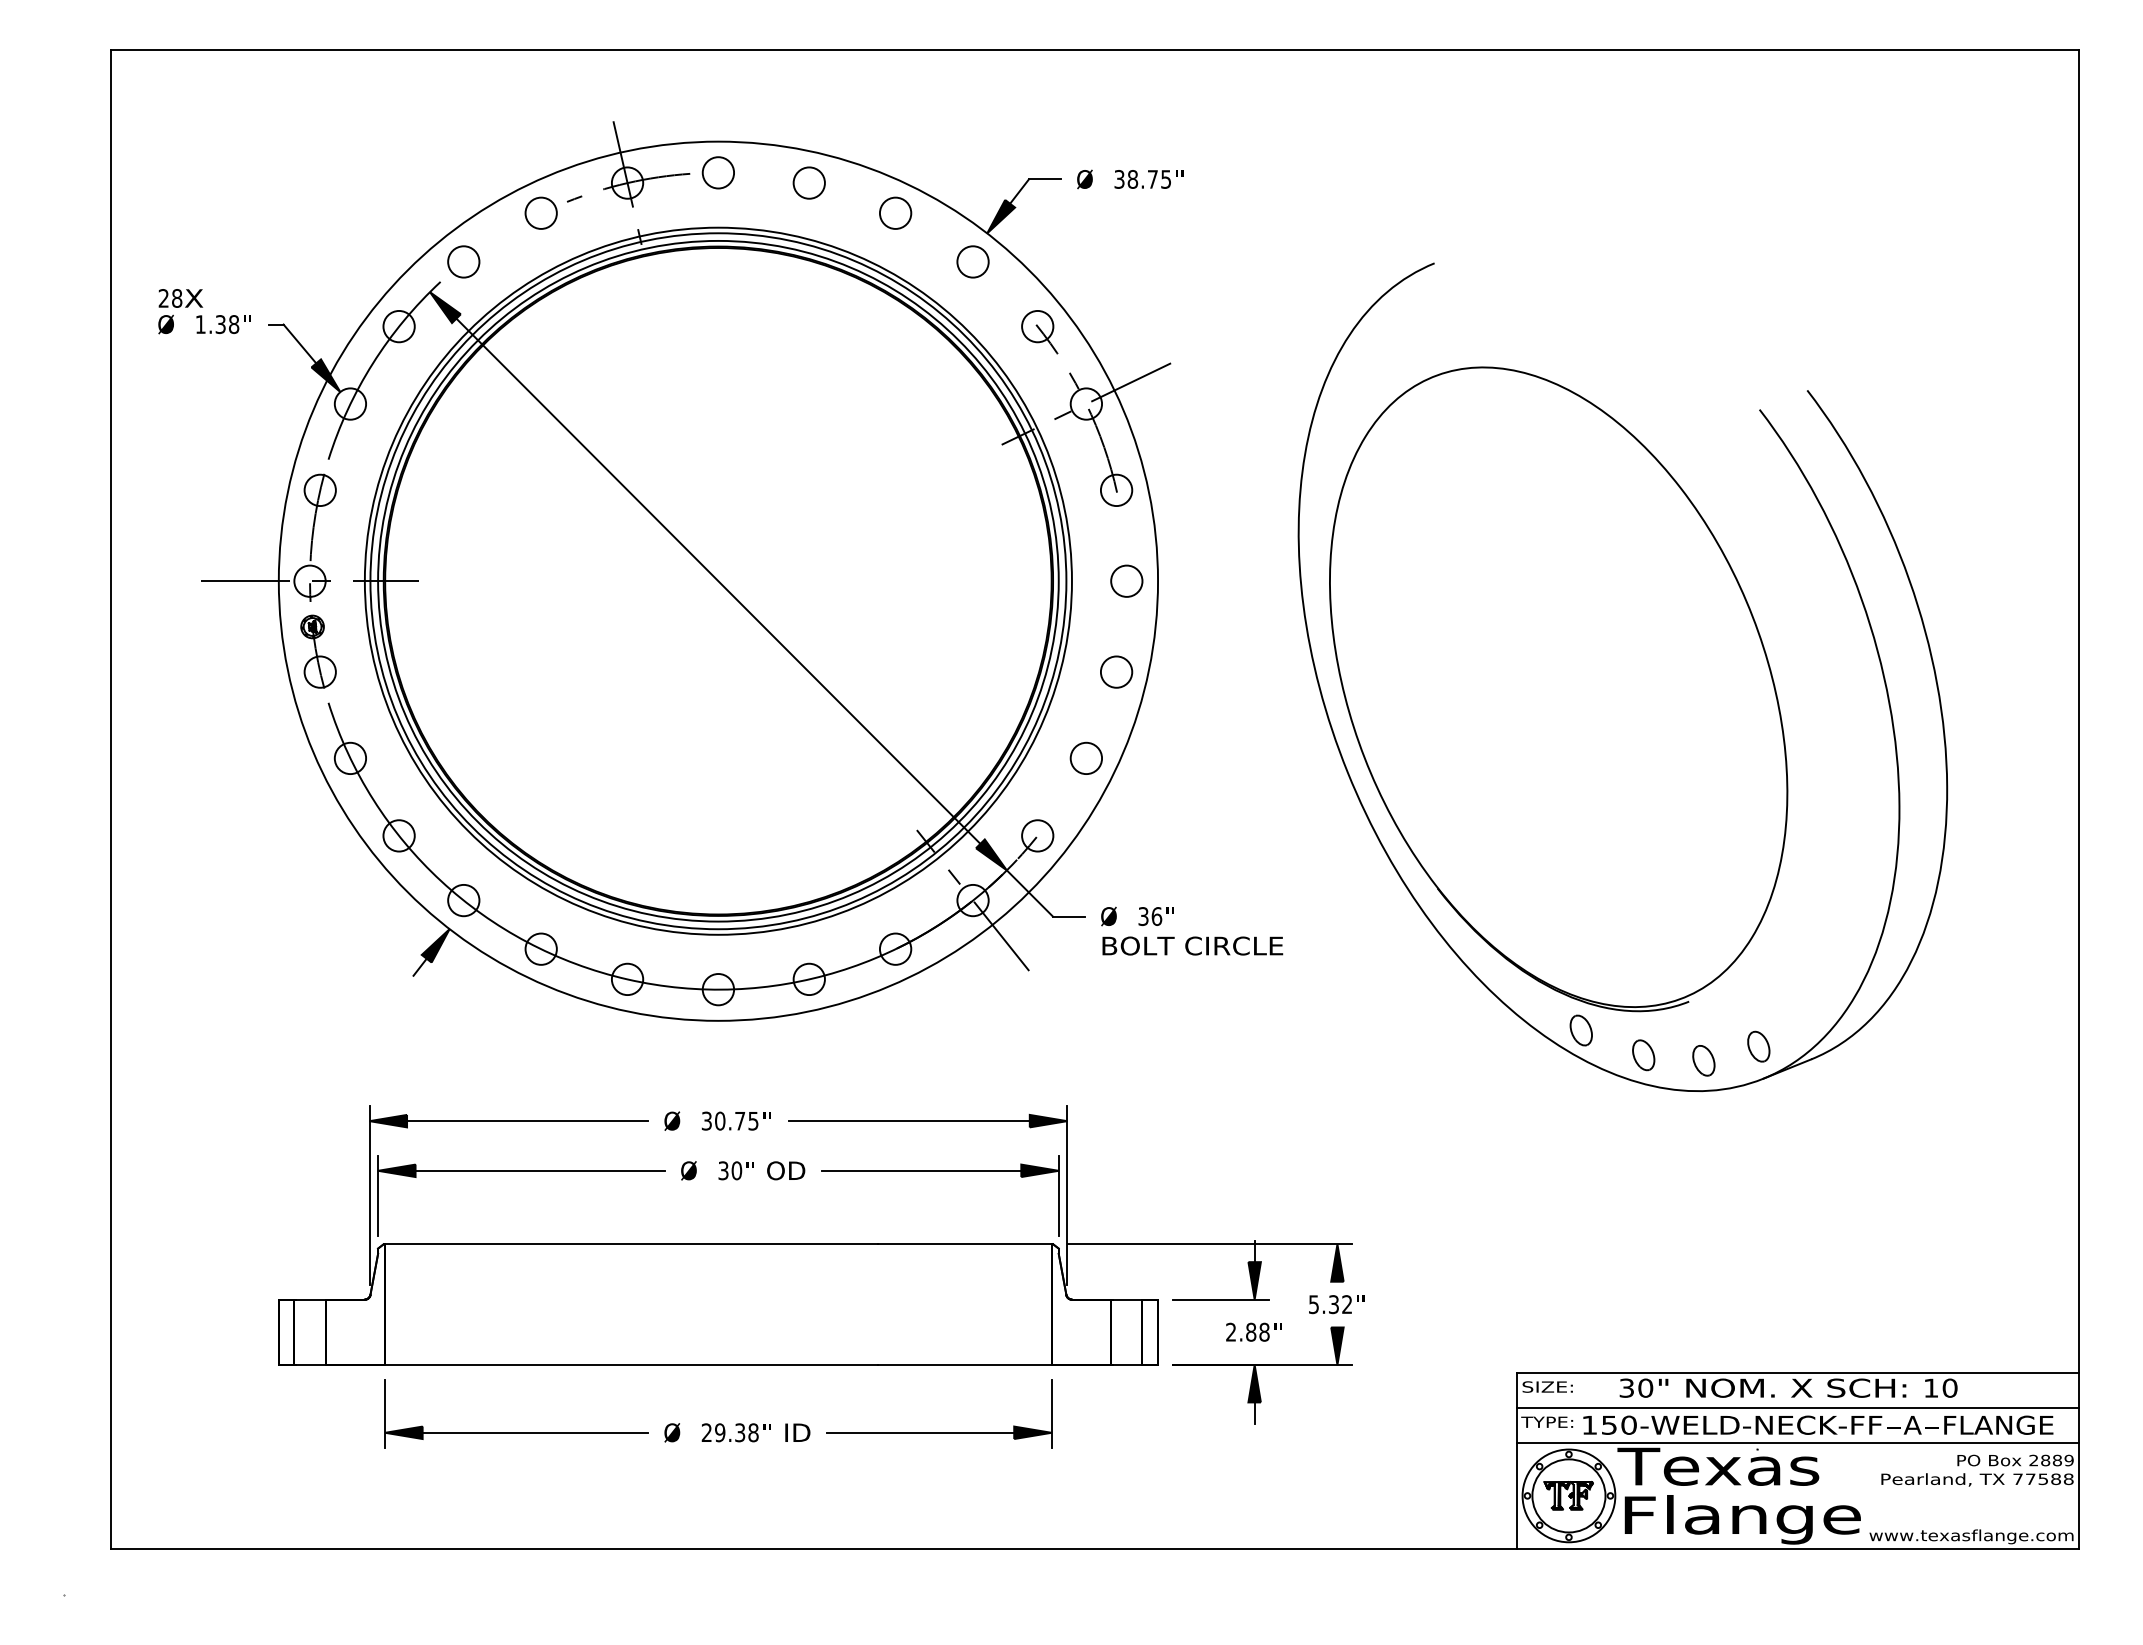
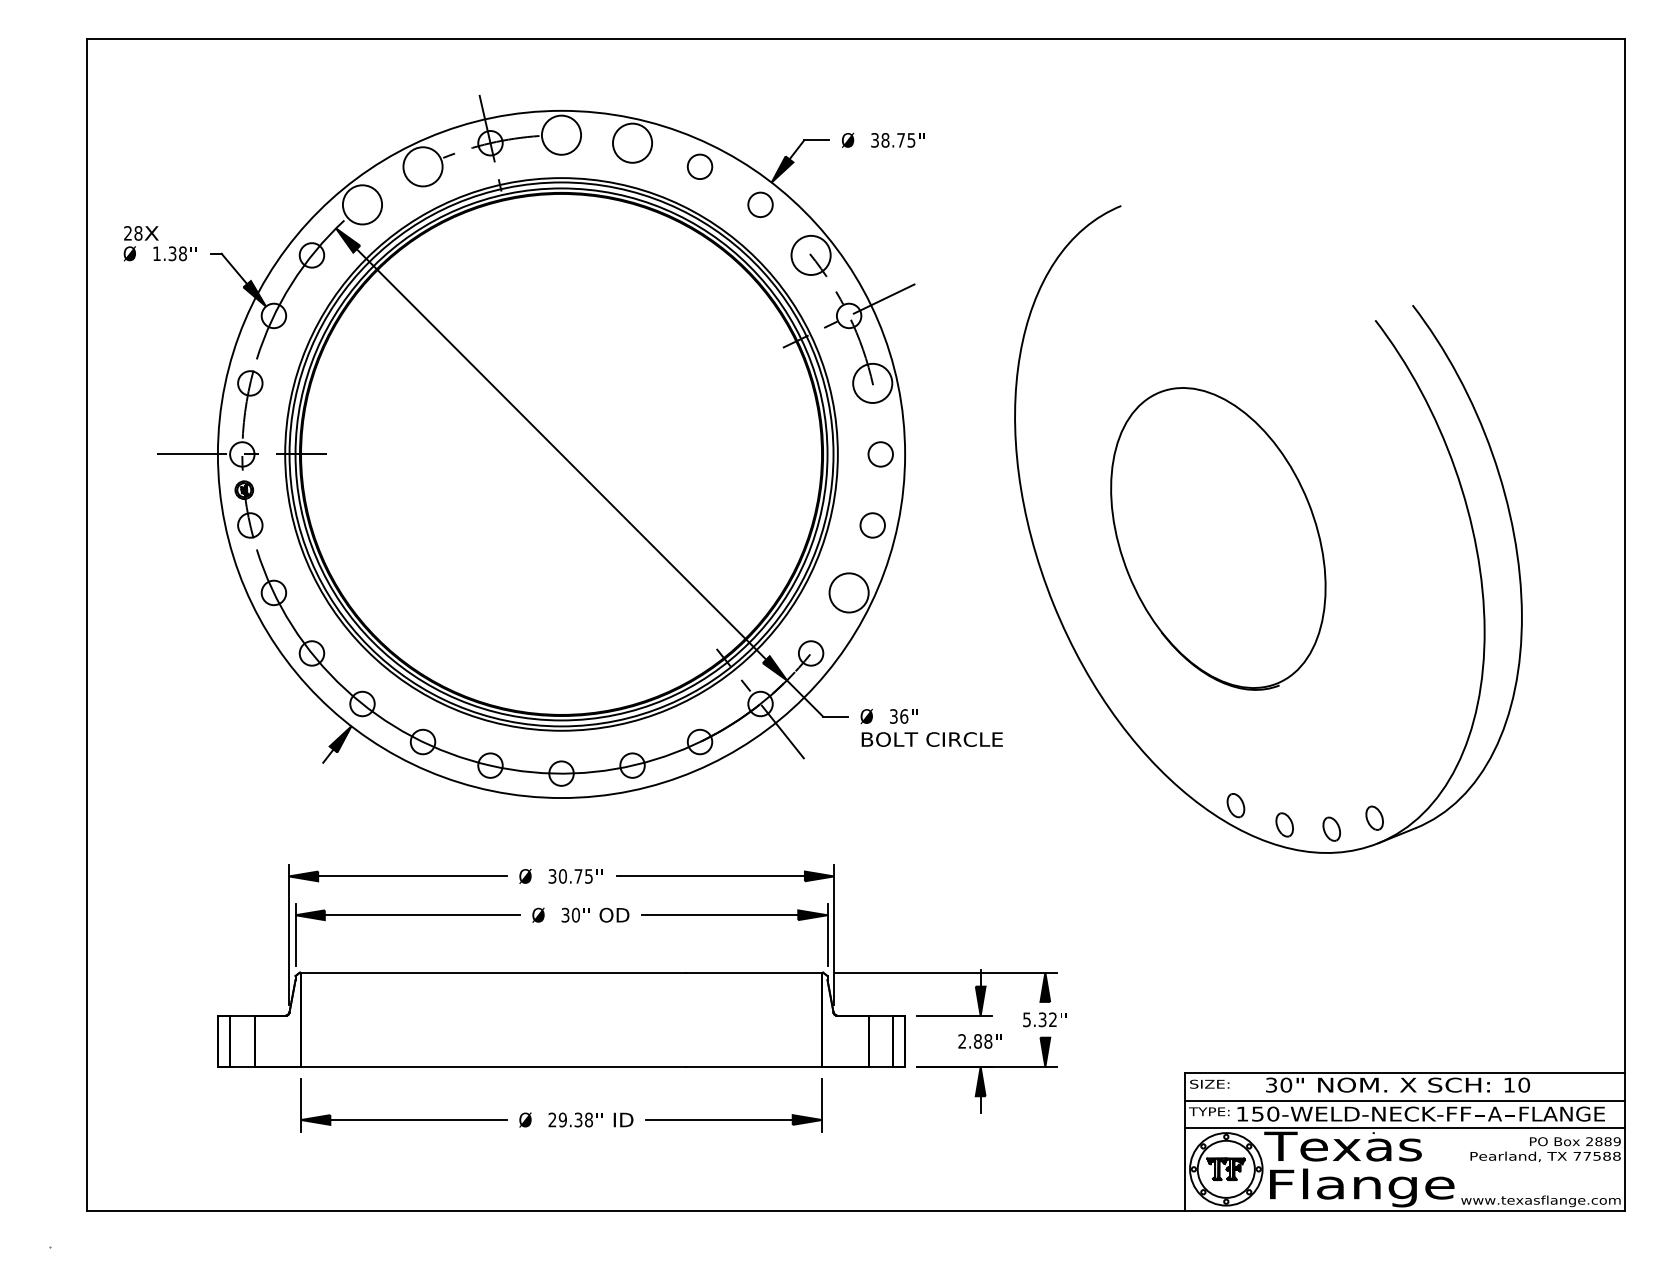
circle: (718, 172) -> (561, 134), size x1.6
circle: (808, 182) -> (631, 142), size x1.6
circle: (540, 212) -> (422, 166), size x1.6
circle: (463, 261) -> (362, 204), size x1.6
circle: (1037, 326) -> (810, 255), size x1.6
circle: (1116, 490) -> (872, 383), size x1.6
part: (1558, 689) -> (1218, 539), size x0.6
circle: (1086, 758) -> (849, 592), size x1.6

